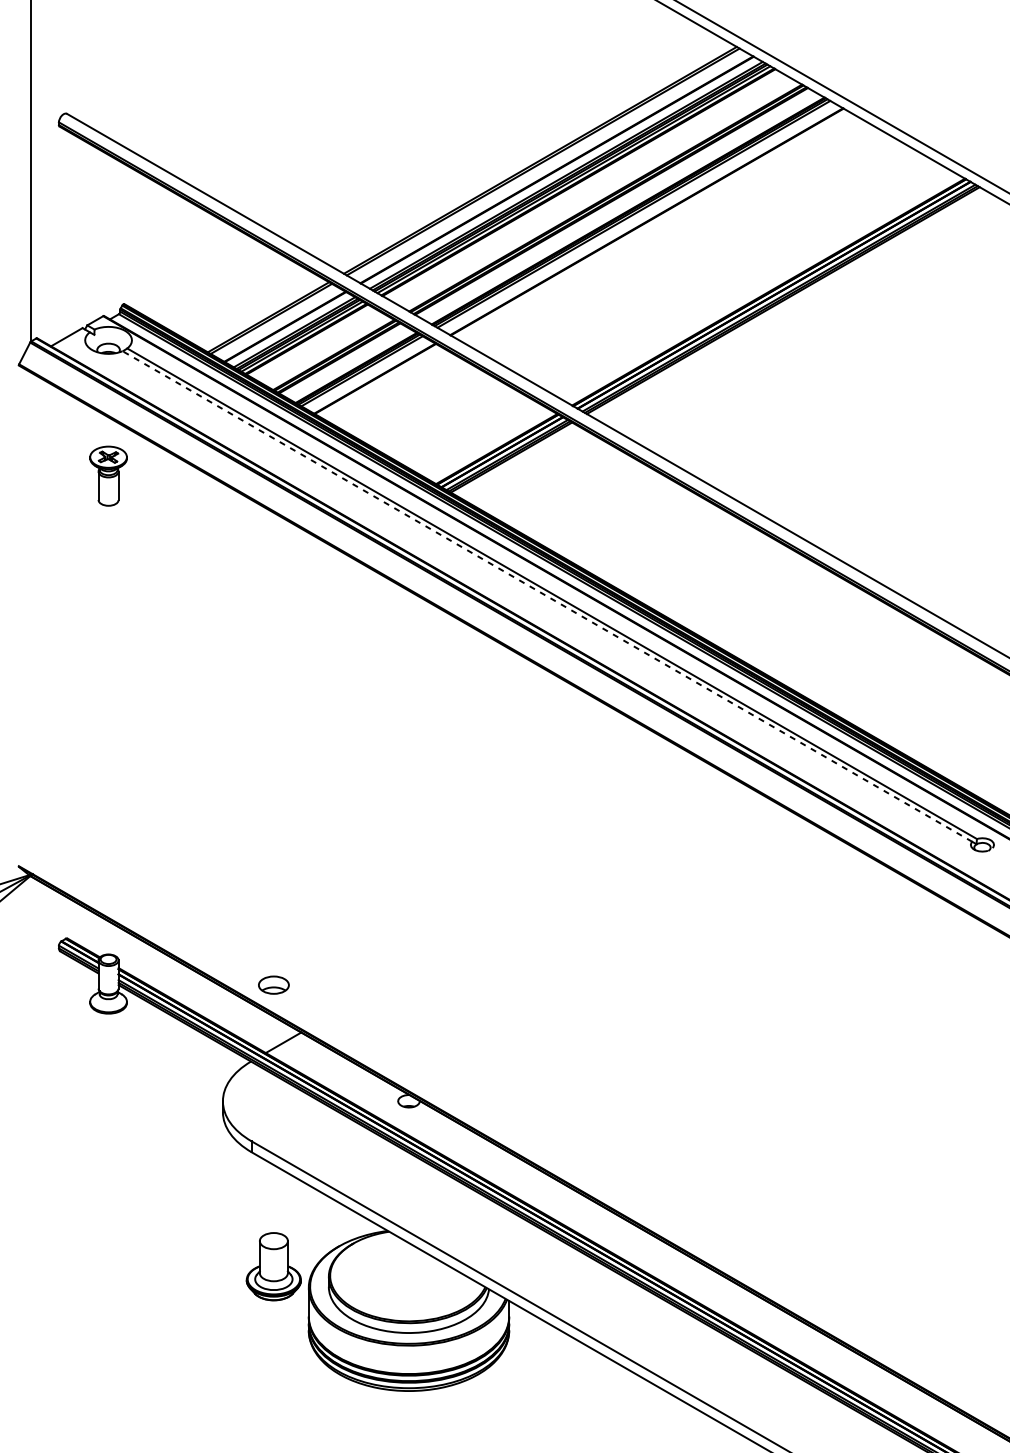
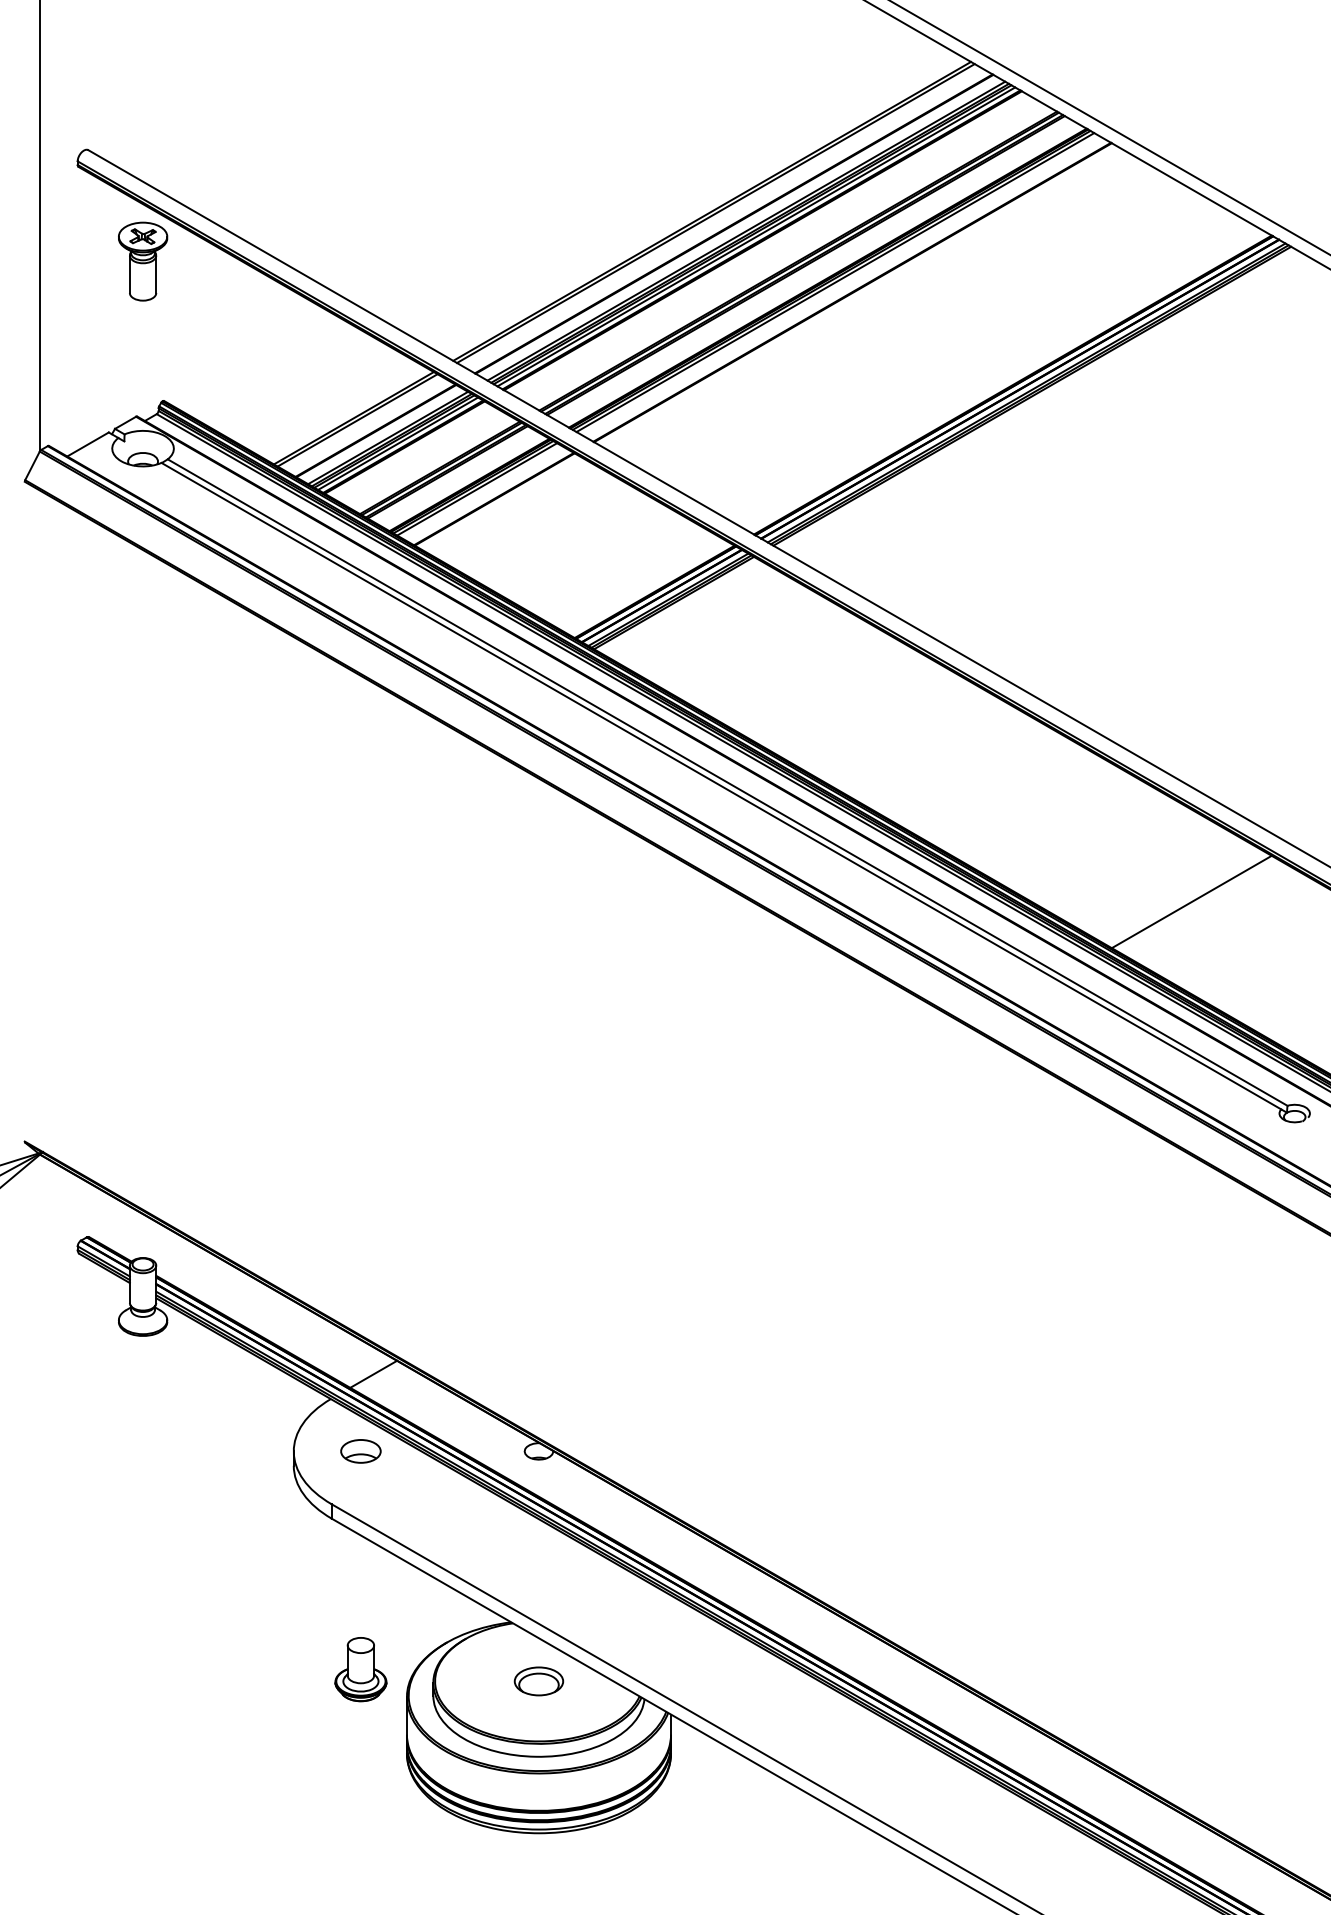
part: (108, 476) -> (143, 261), moved
line: (547, 596) -> (721, 786), dashed -> solid
line: (904, 684) -> (1191, 901), added
part: (273, 985) -> (360, 1451), moved
part: (273, 1266) -> (360, 1669), size x0.71
part: (408, 1275) -> (538, 1681), added

